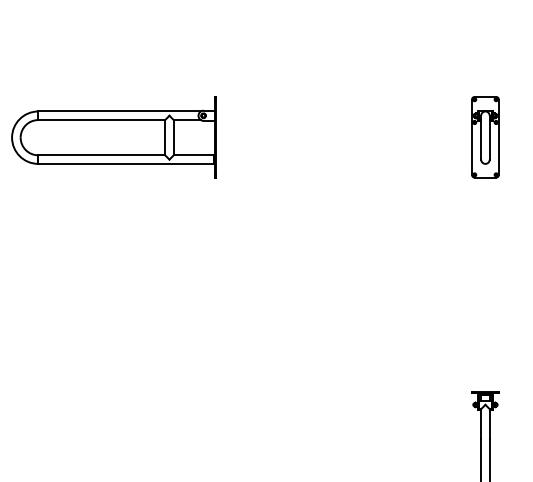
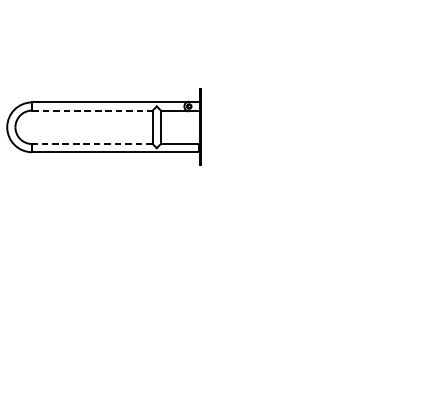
line: (102, 120) -> (93, 110), solid -> dashed
line: (101, 155) -> (92, 144), solid -> dashed

